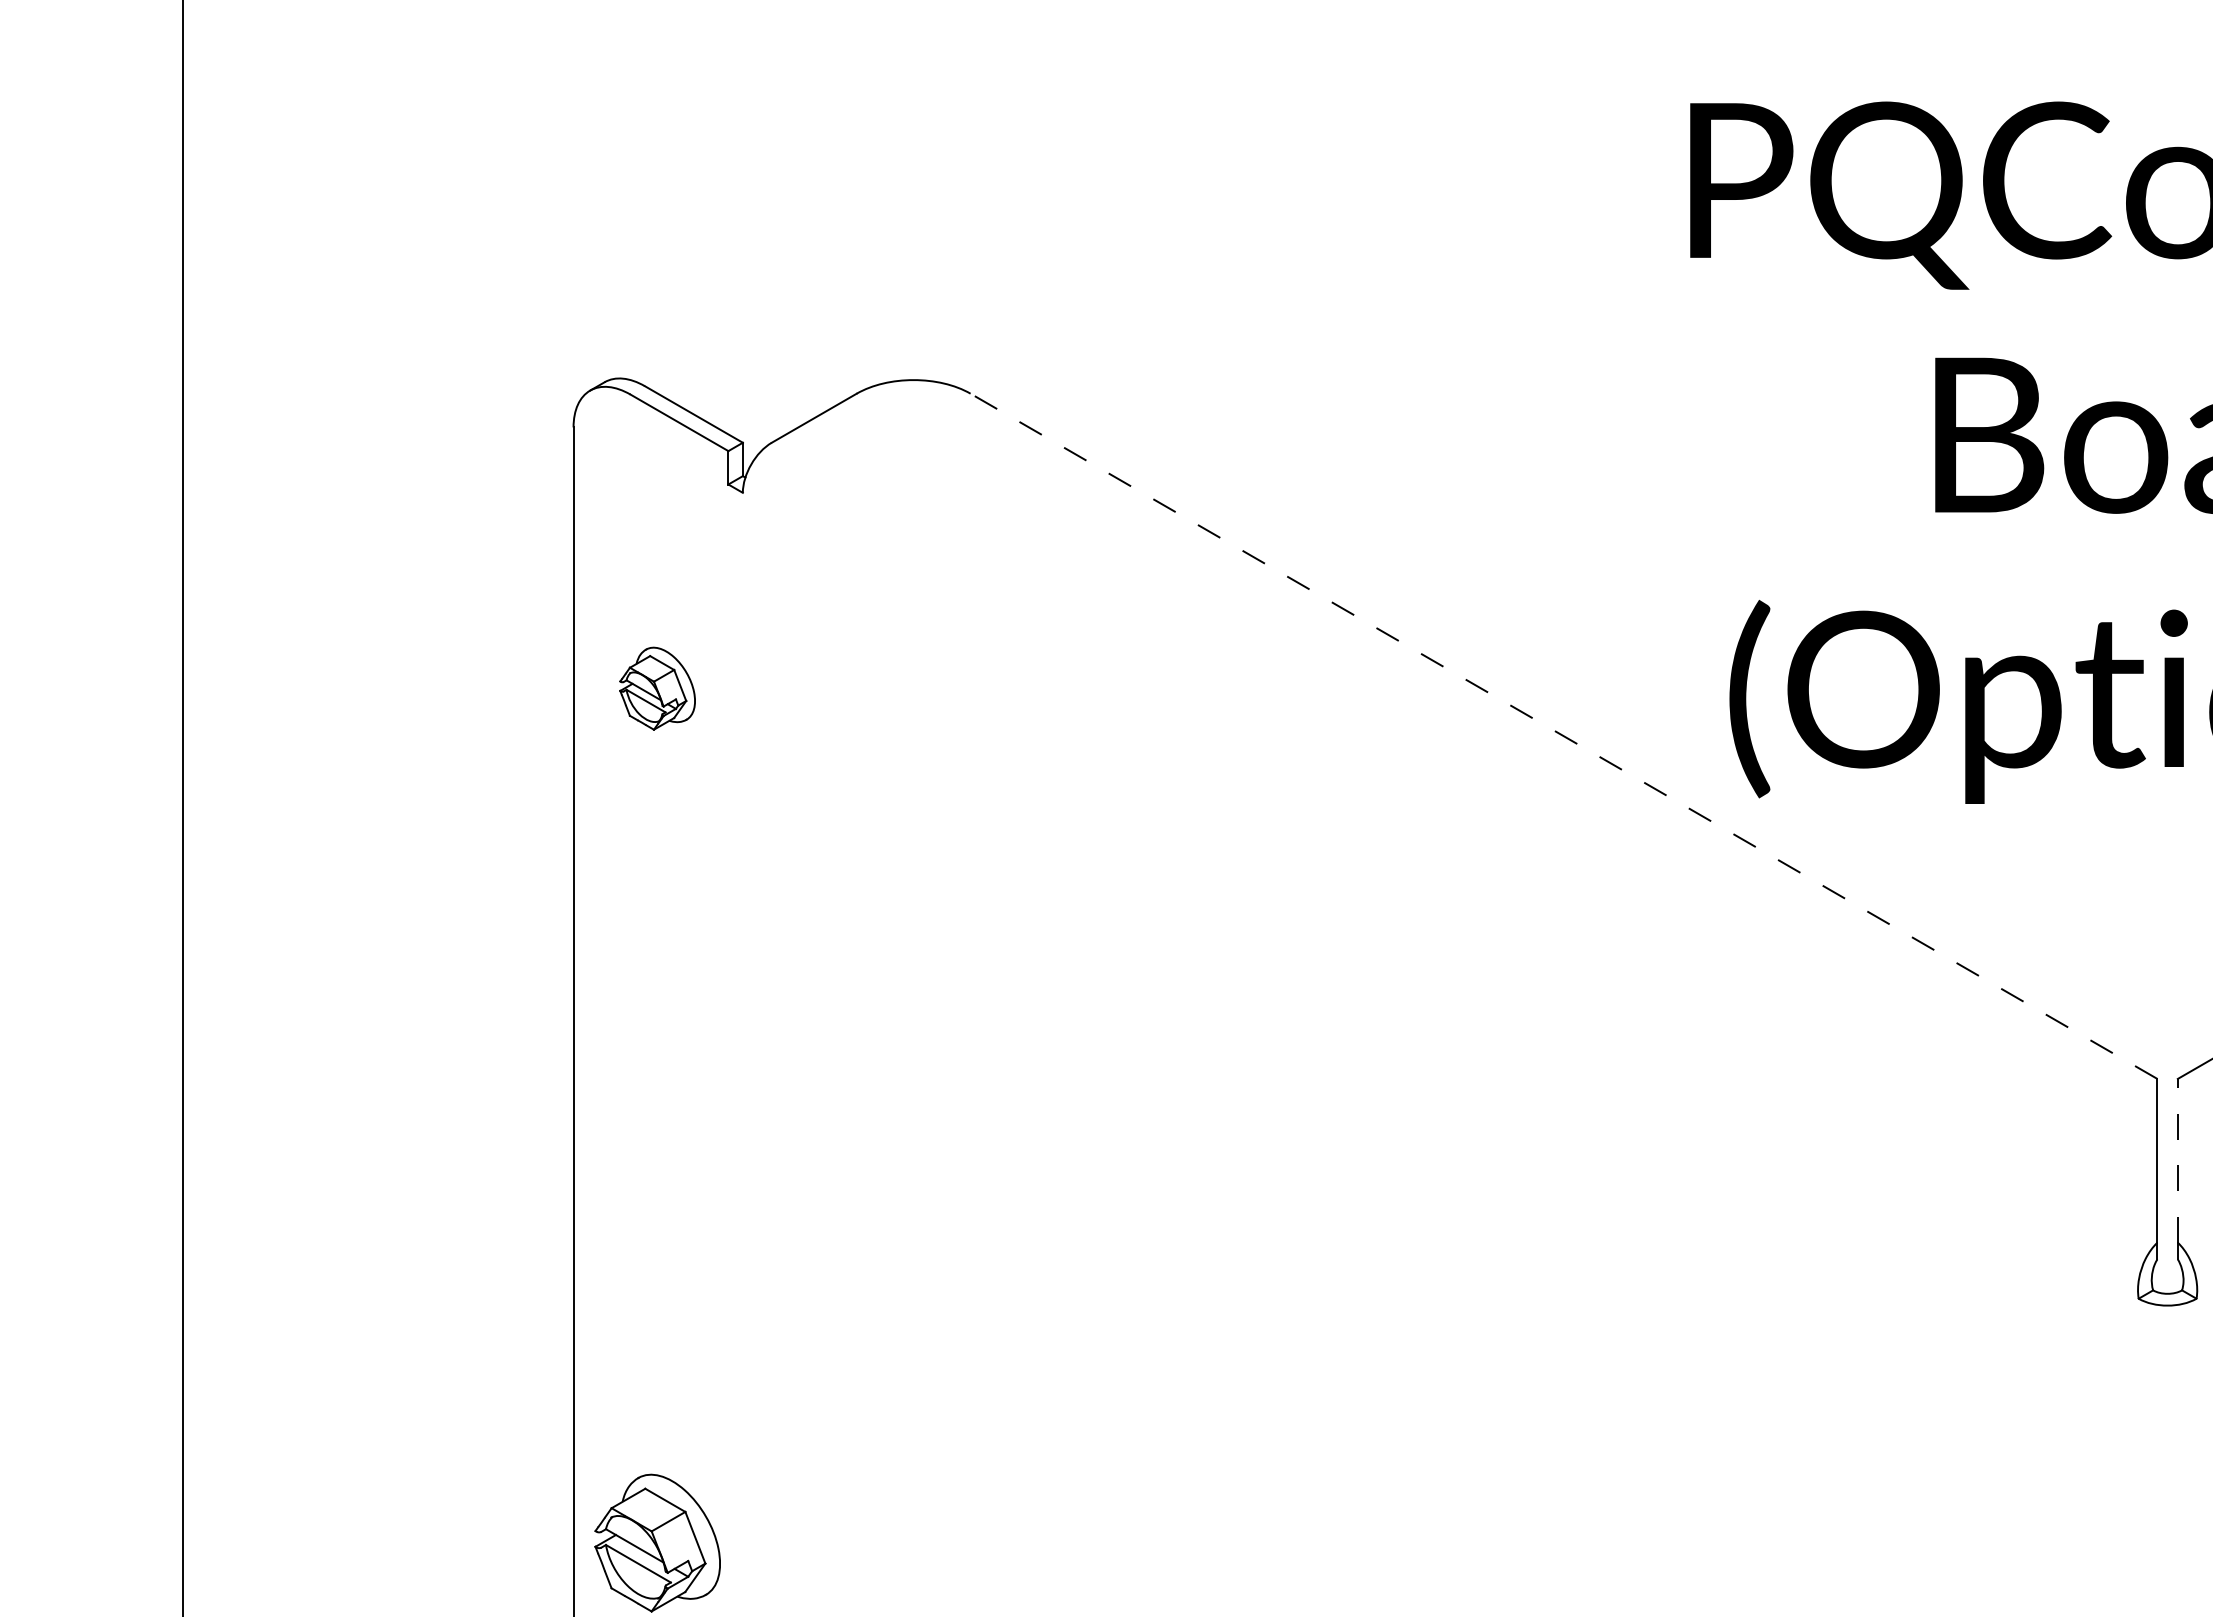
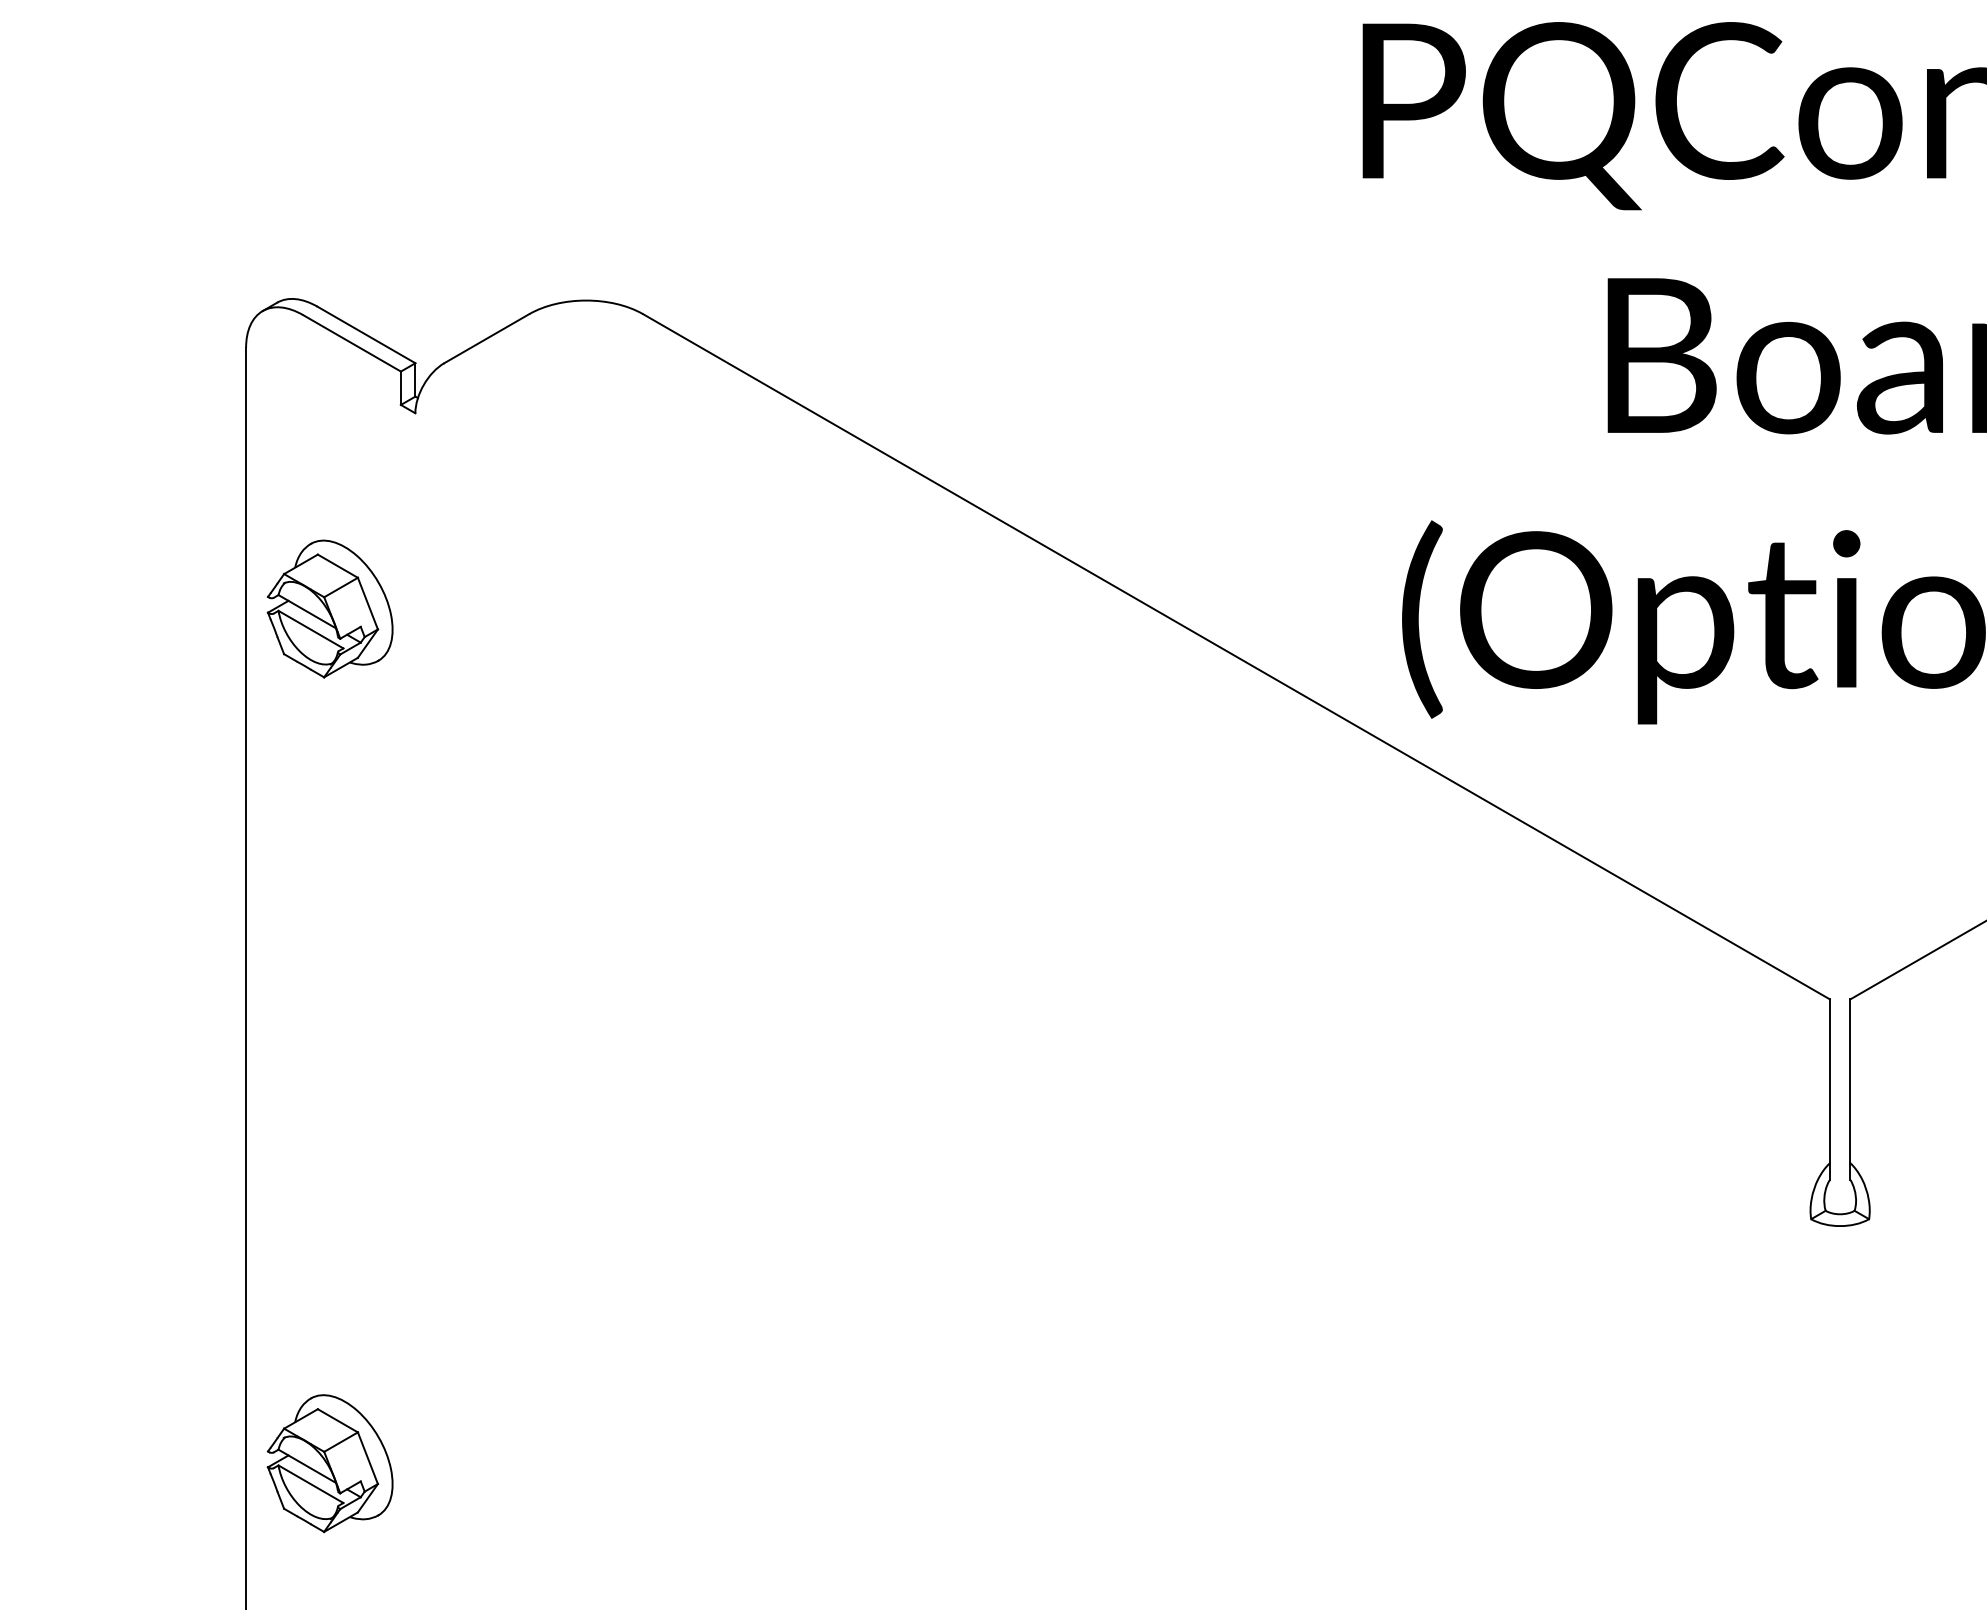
part: (657, 688) -> (330, 608), size x1.67
line: (1563, 736) -> (1236, 656), dashed -> solid
line: (2177, 1160) -> (1850, 1080), dashed -> solid

